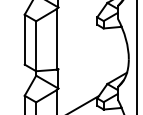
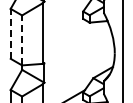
line: (24, 39) -> (10, 33), solid -> dashed
line: (36, 46) -> (22, 40), solid -> dashed

